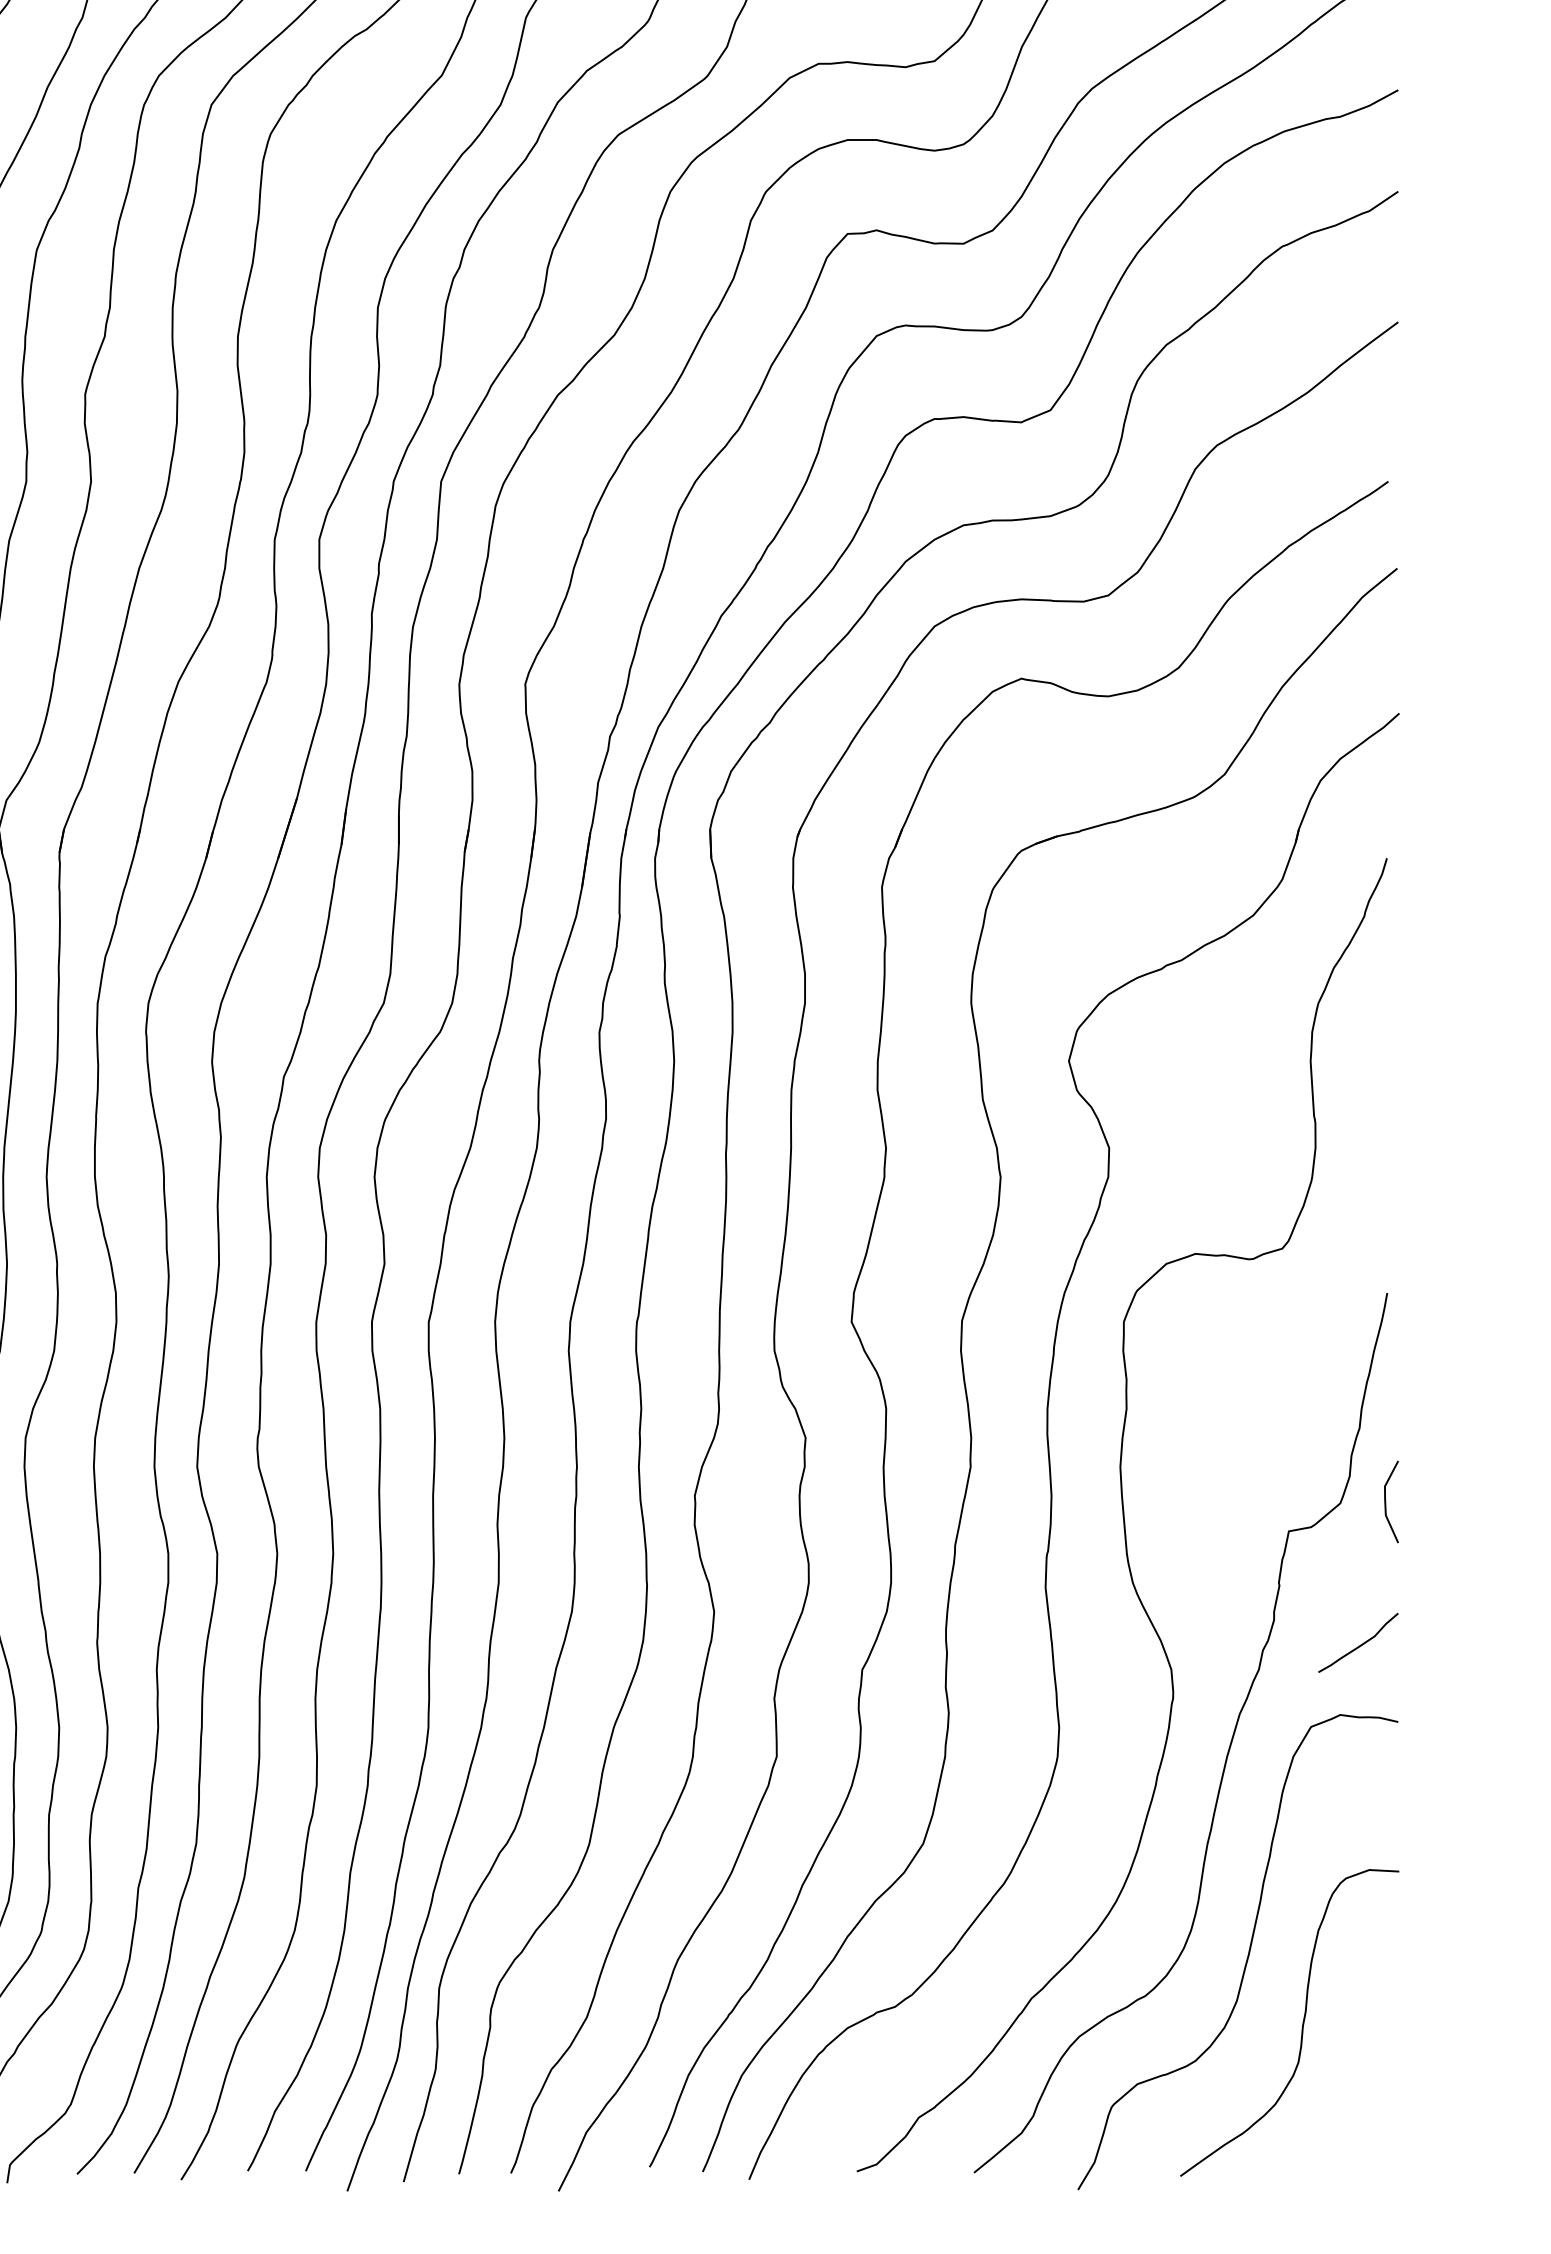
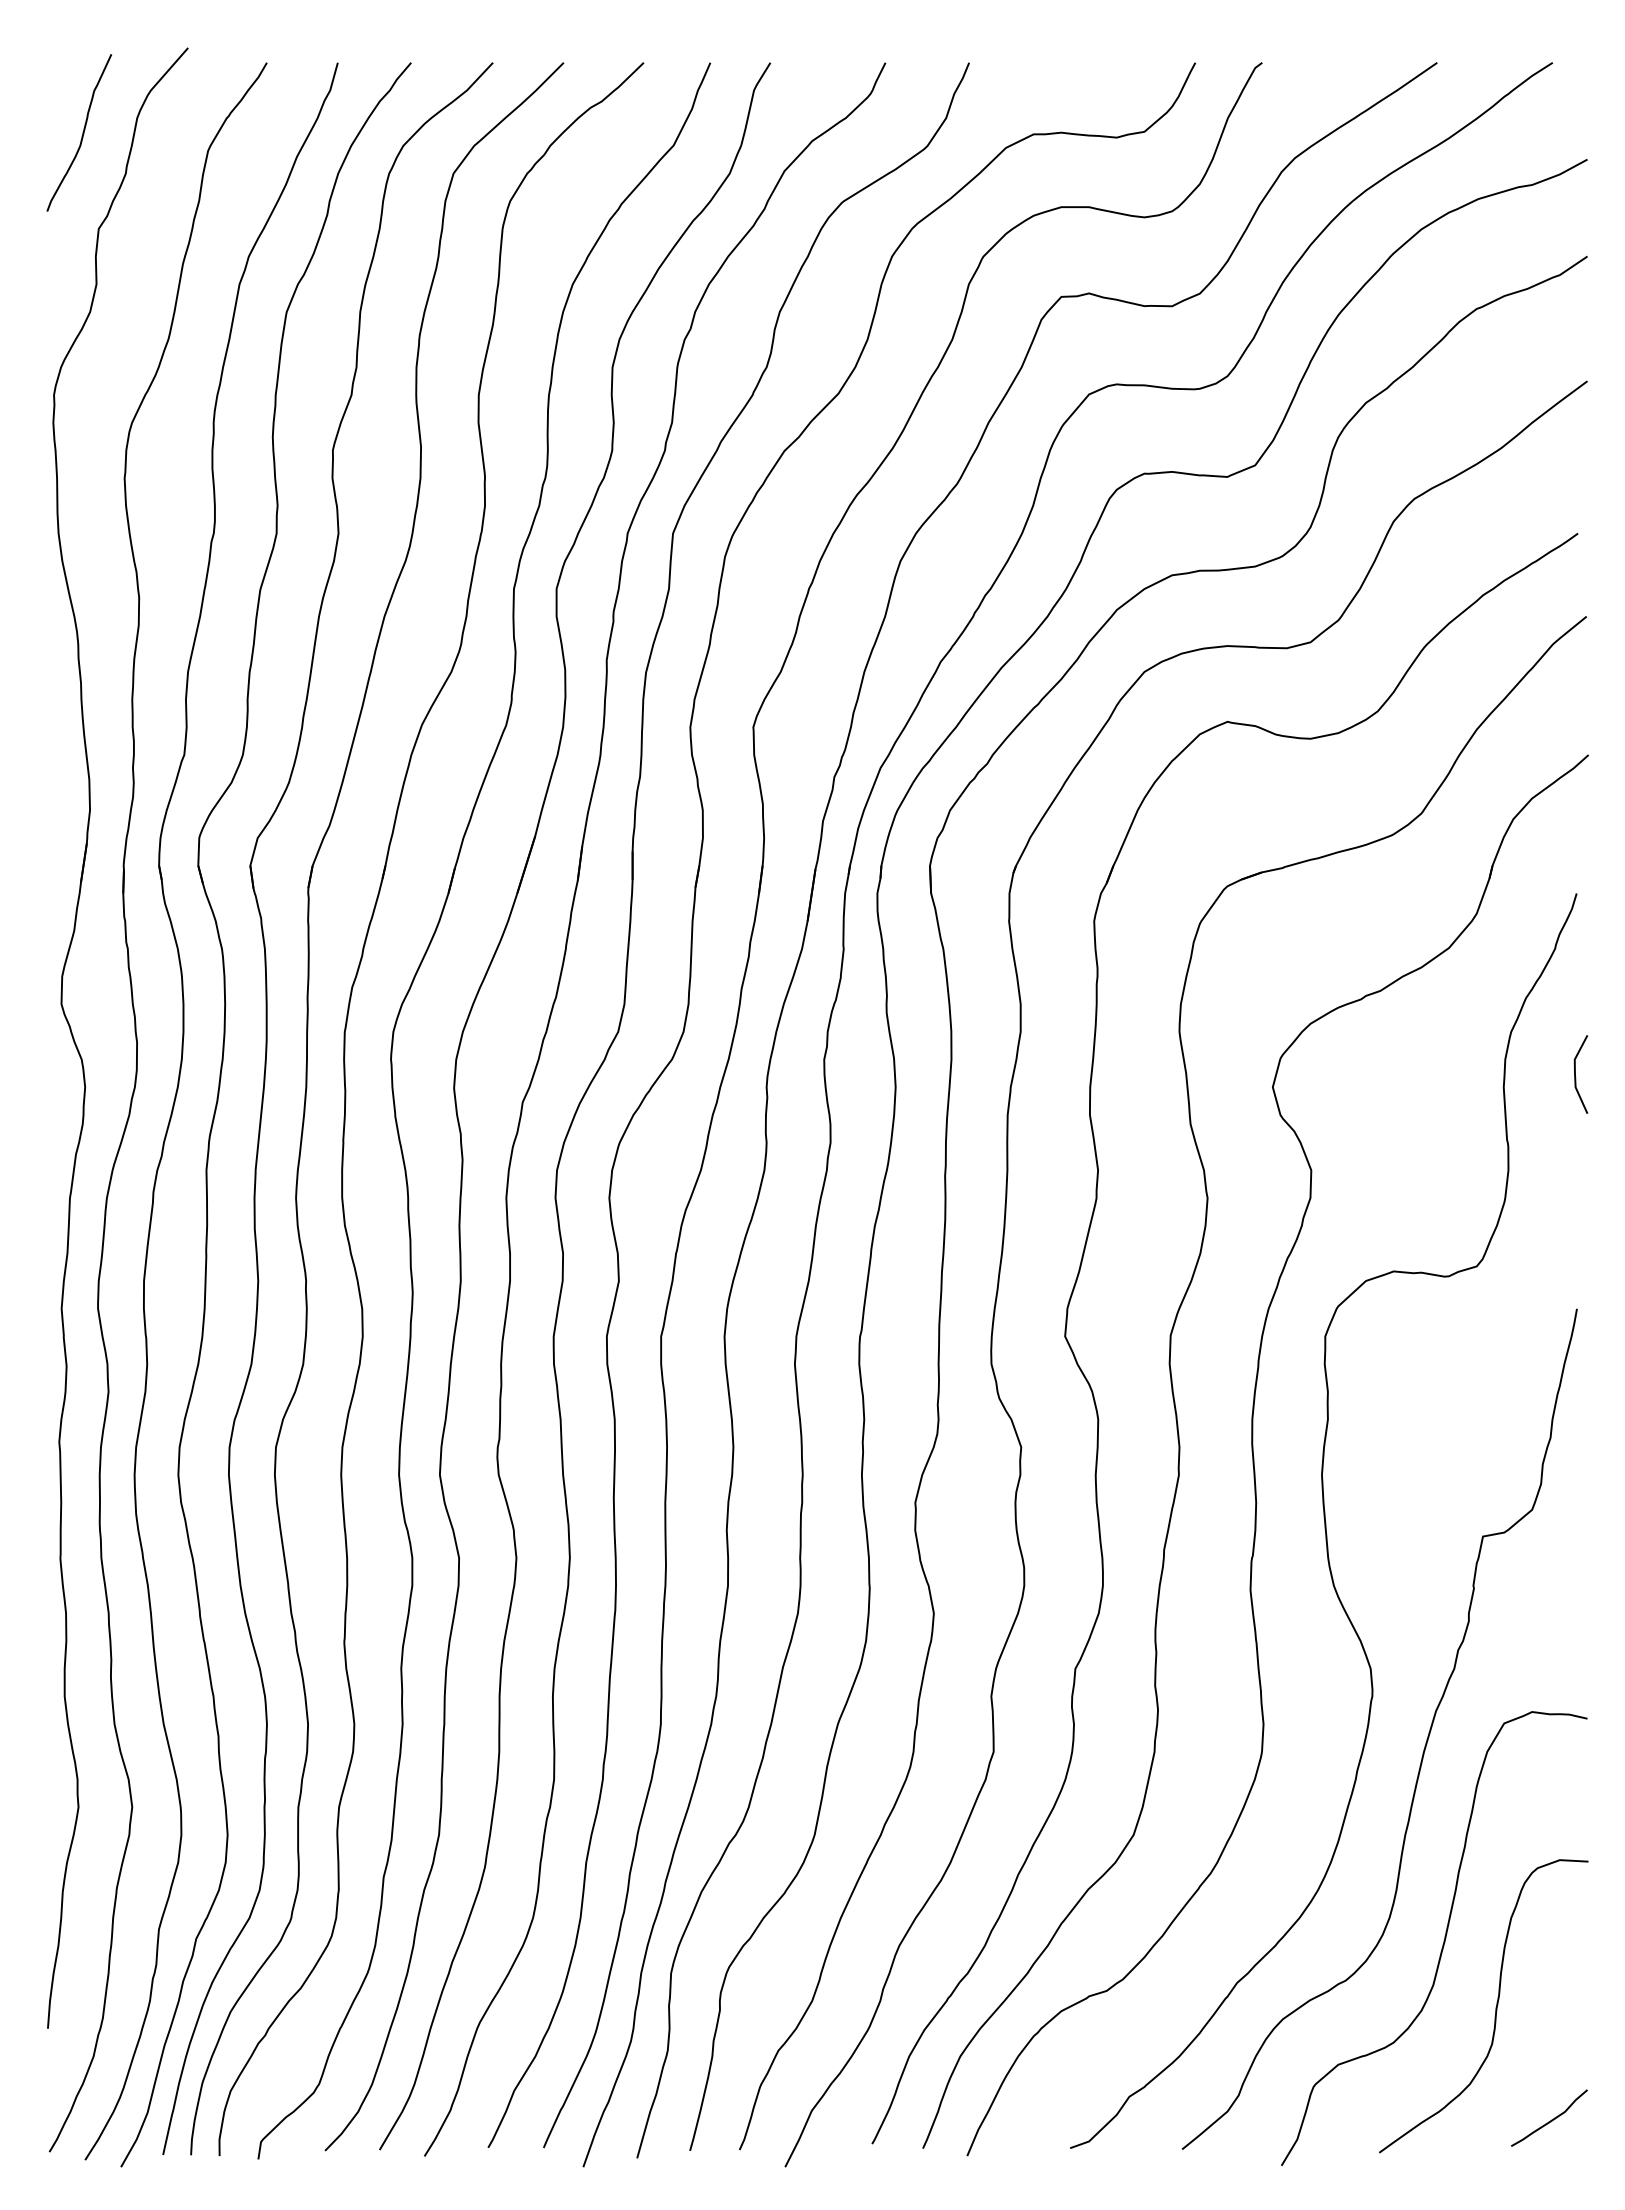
line: (1385, 1501) -> (1575, 1074), moved
curve: (1360, 1644) -> (1551, 2119), moved

